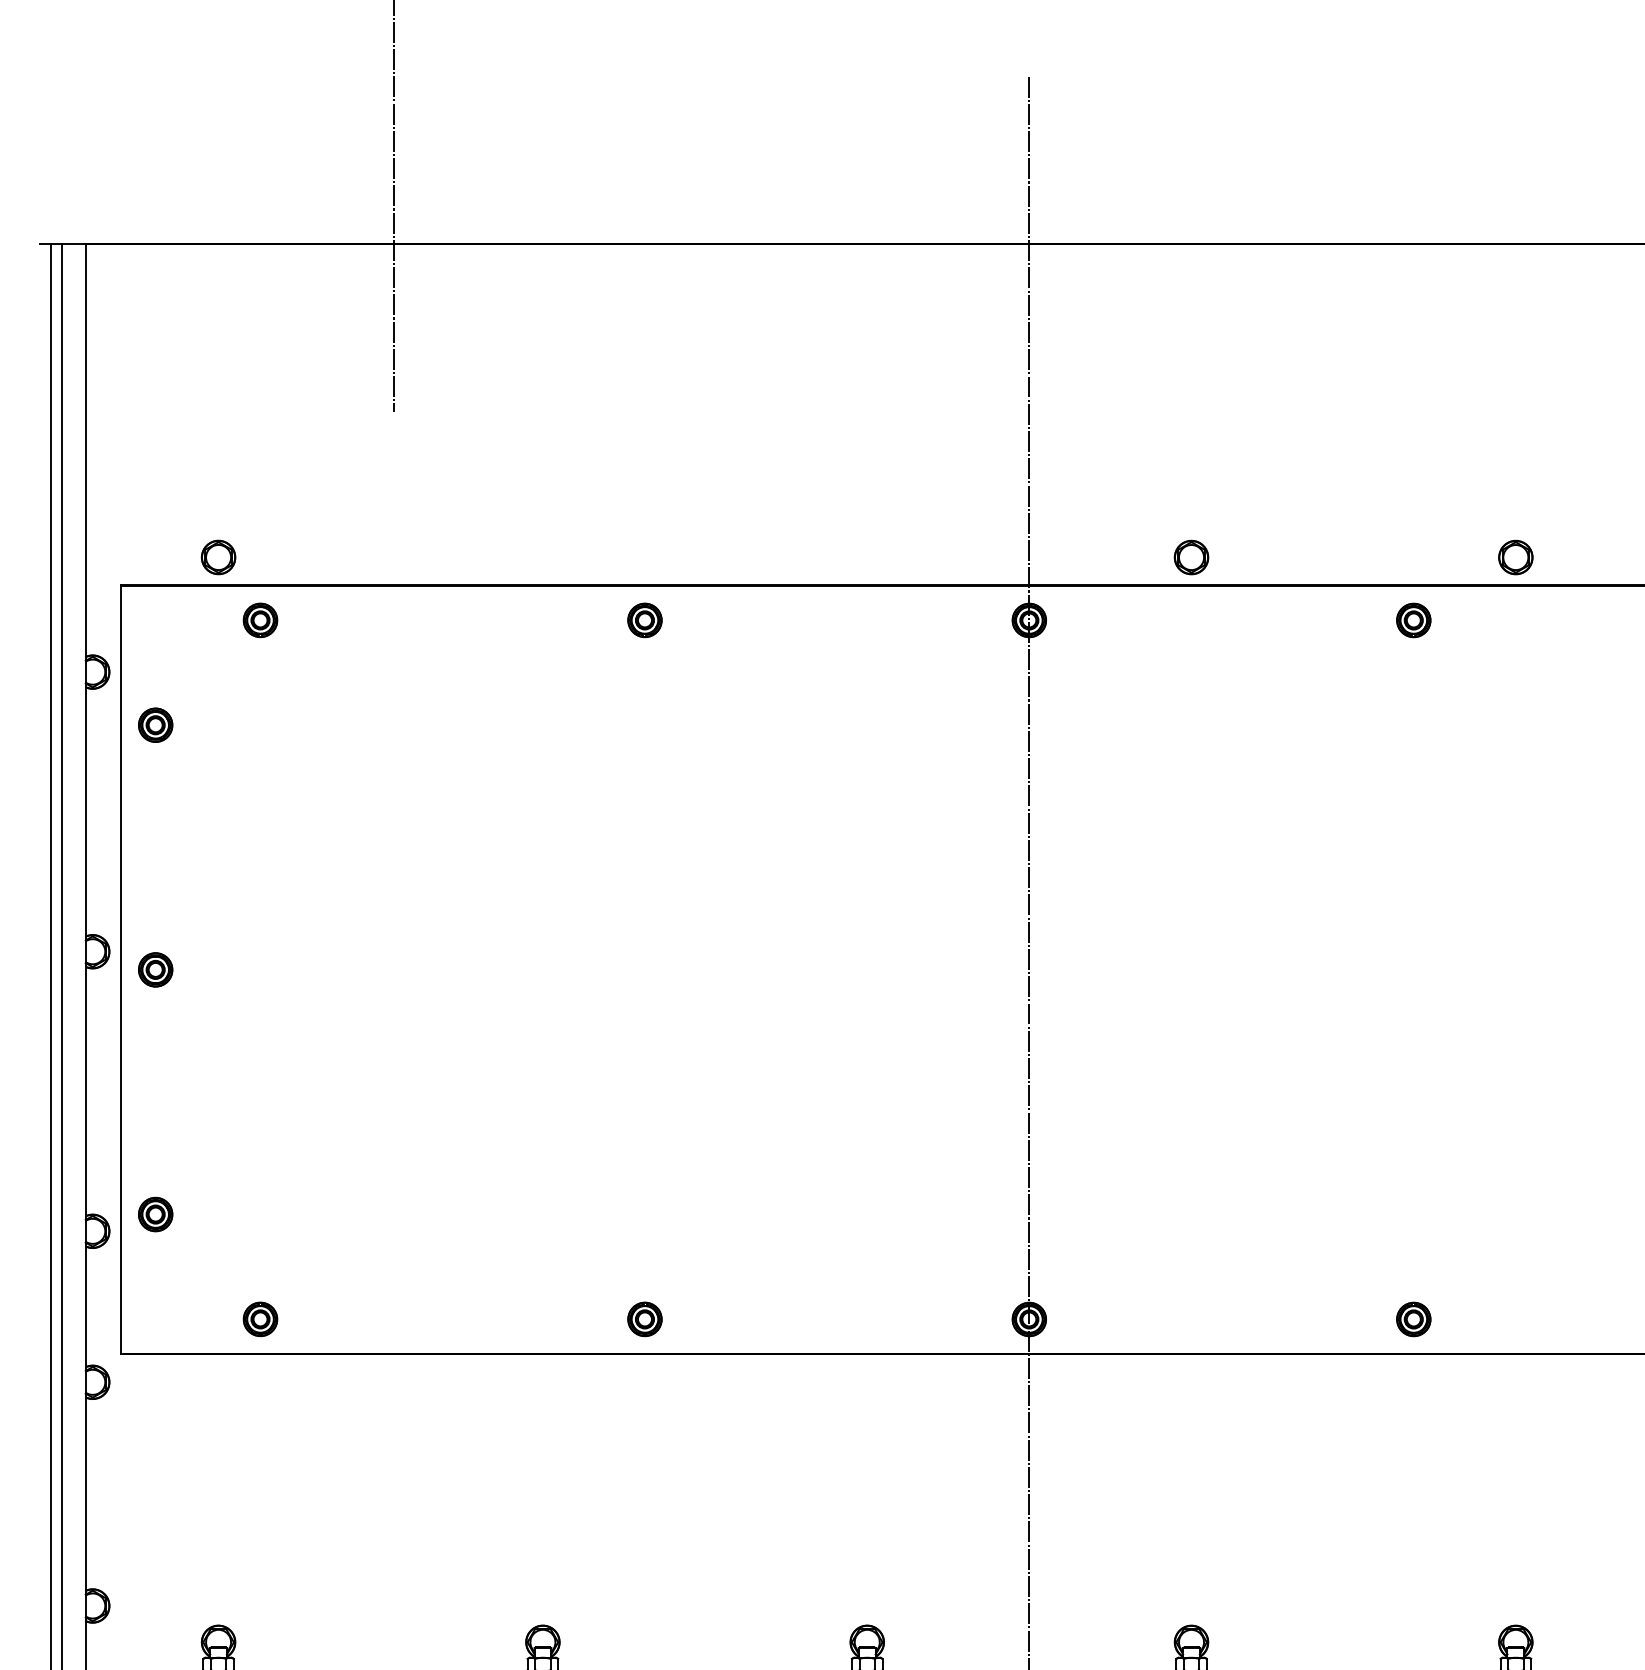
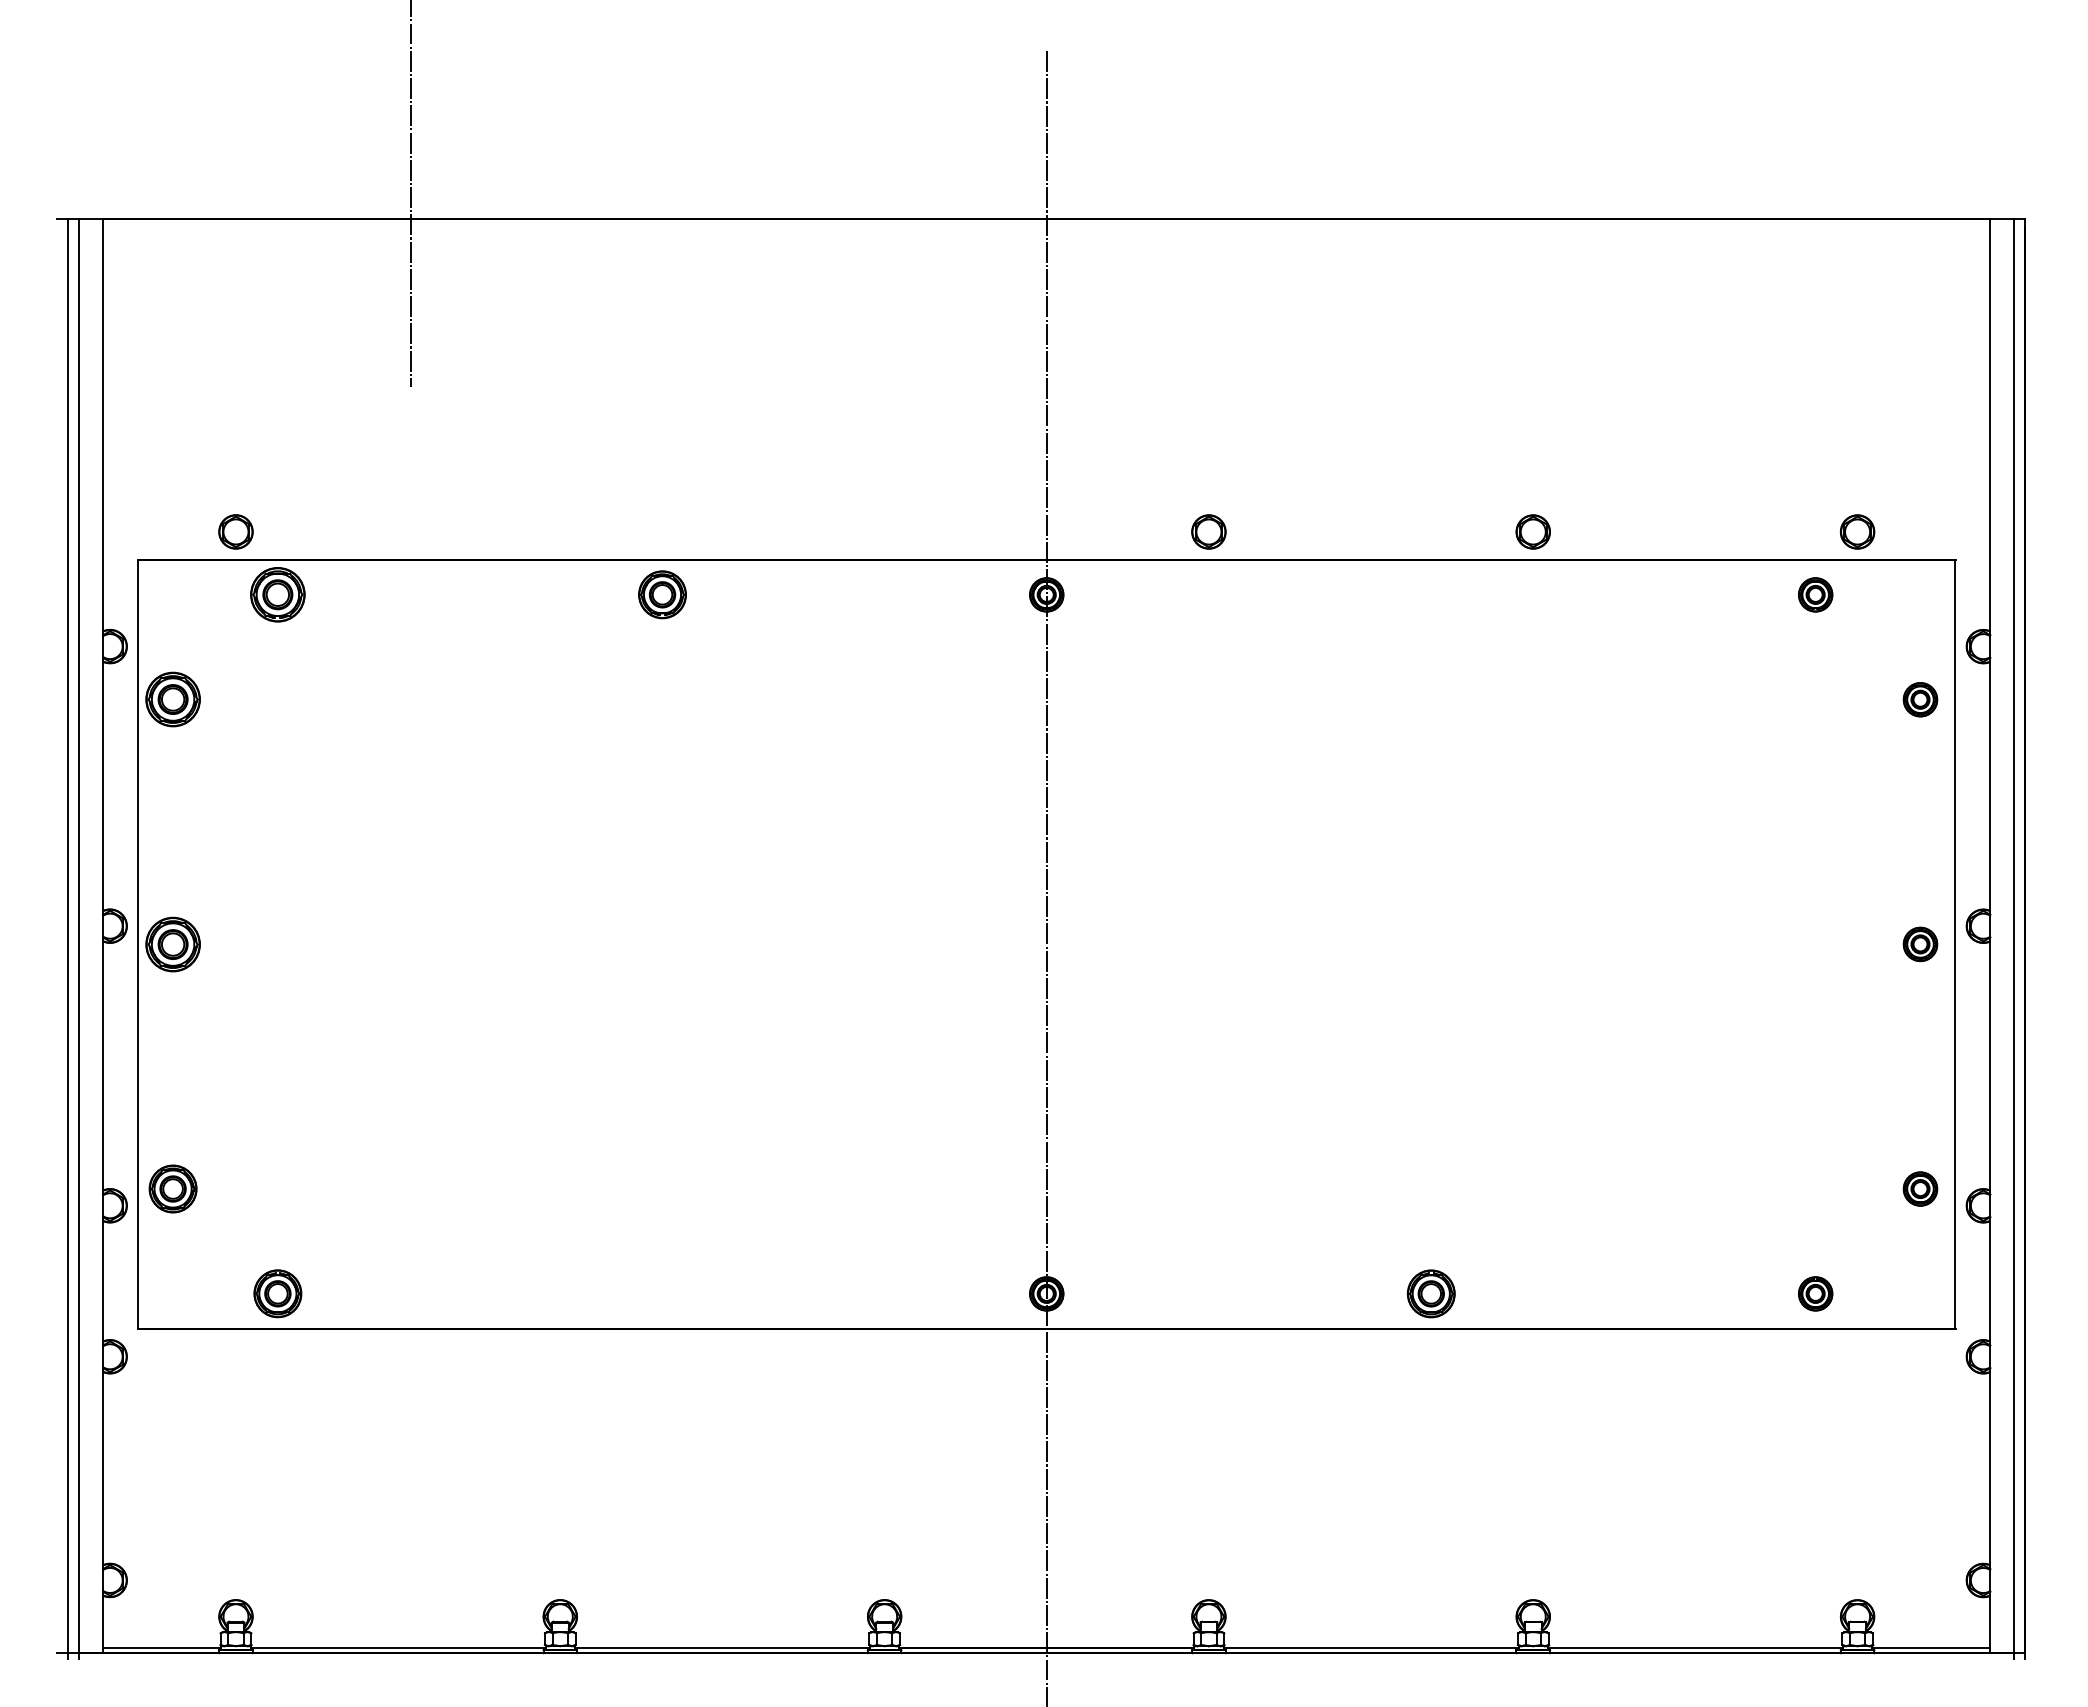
part: (260, 620) -> (277, 594), size x1.6
part: (644, 620) -> (661, 594), size x1.4
part: (1413, 620) -> (1430, 594), removed
part: (155, 725) -> (172, 699), size x1.6
part: (155, 969) -> (172, 943), size x1.6
part: (155, 1214) -> (172, 1188), size x1.4
part: (260, 1319) -> (277, 1293), size x1.4
part: (644, 1319) -> (661, 1293), removed
part: (1413, 1319) -> (1430, 1293), size x1.4

